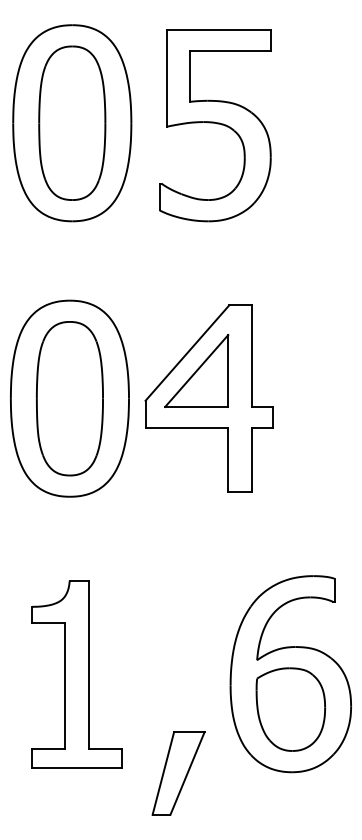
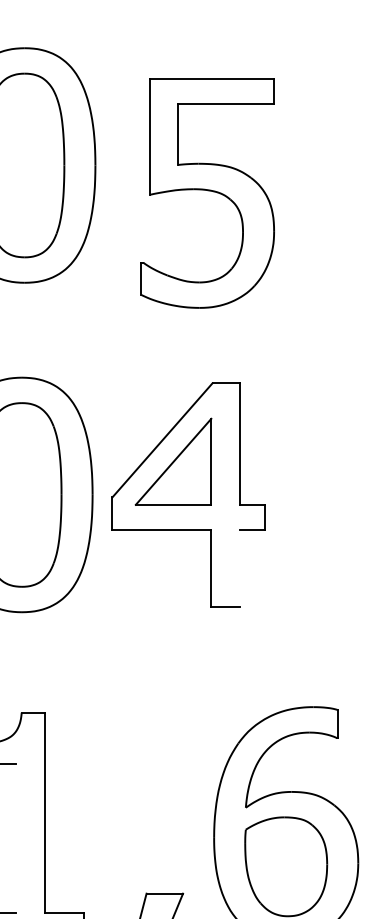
part: (215, 125) -> (208, 193), moved
line: (251, 460) -> (239, 568), removed
line: (65, 685) -> (16, 837), removed

